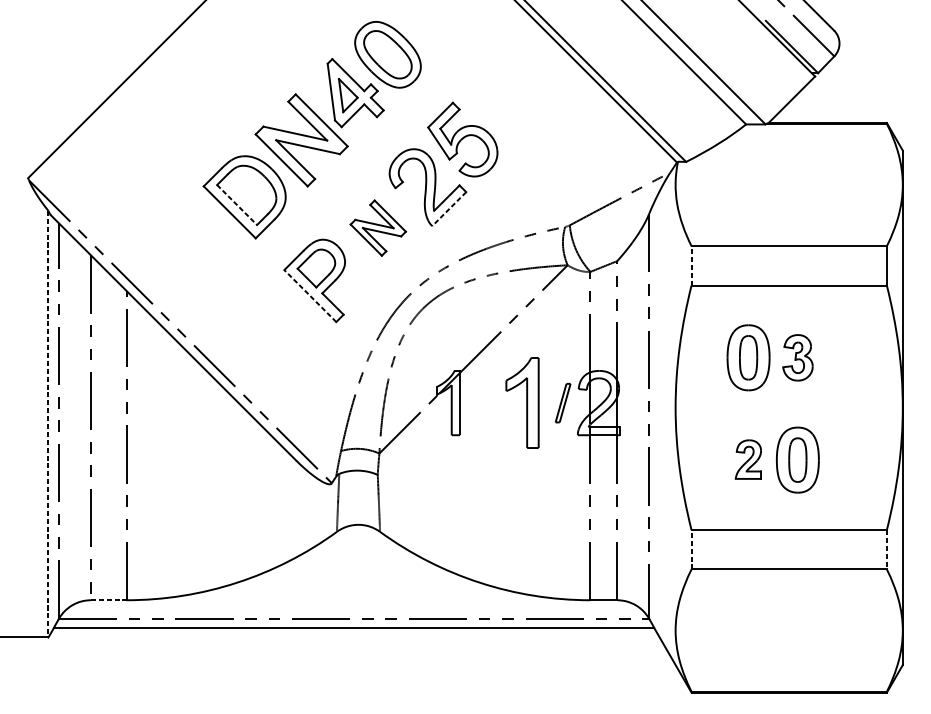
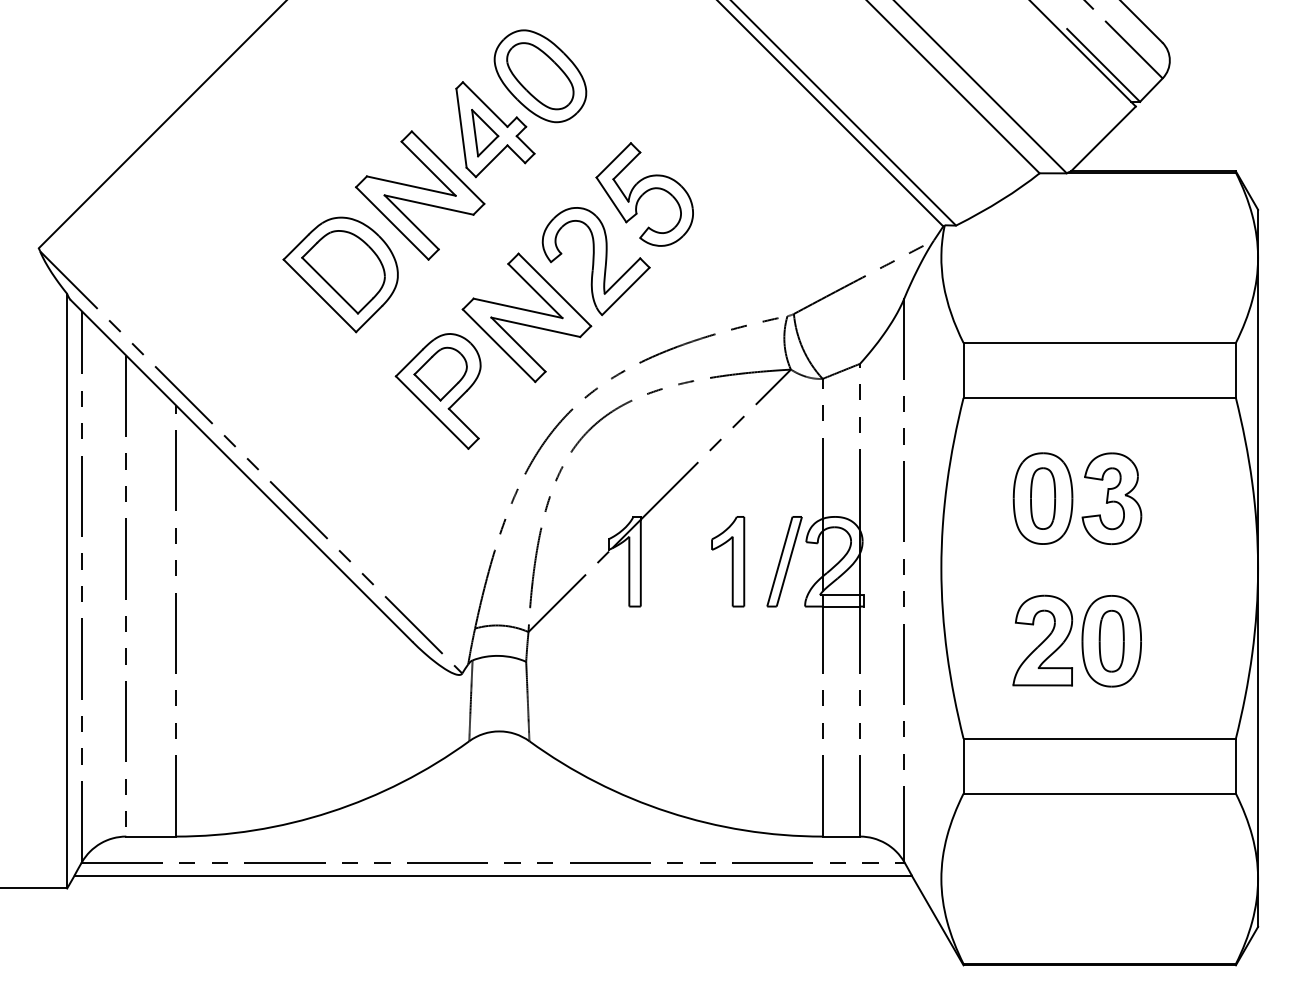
line: (237, 205) -> (330, 286), dashed -> solid
line: (448, 209) -> (625, 291), dashed -> solid
part: (377, 227) -> (526, 317), size x1.67
line: (691, 265) -> (963, 370), dashed -> solid
line: (309, 296) -> (431, 412), dashed -> solid
part: (797, 357) -> (1111, 498), size x1.43
part: (522, 402) -> (728, 561), size x0.71
part: (563, 402) -> (784, 561), size x1.67
line: (48, 424) -> (67, 591), dashed -> solid
part: (748, 459) -> (1042, 640), size x1.67
line: (691, 549) -> (963, 765), dashed -> solid
line: (886, 549) -> (1235, 766), dashed -> solid
line: (108, 600) -> (151, 836), dashed -> solid

